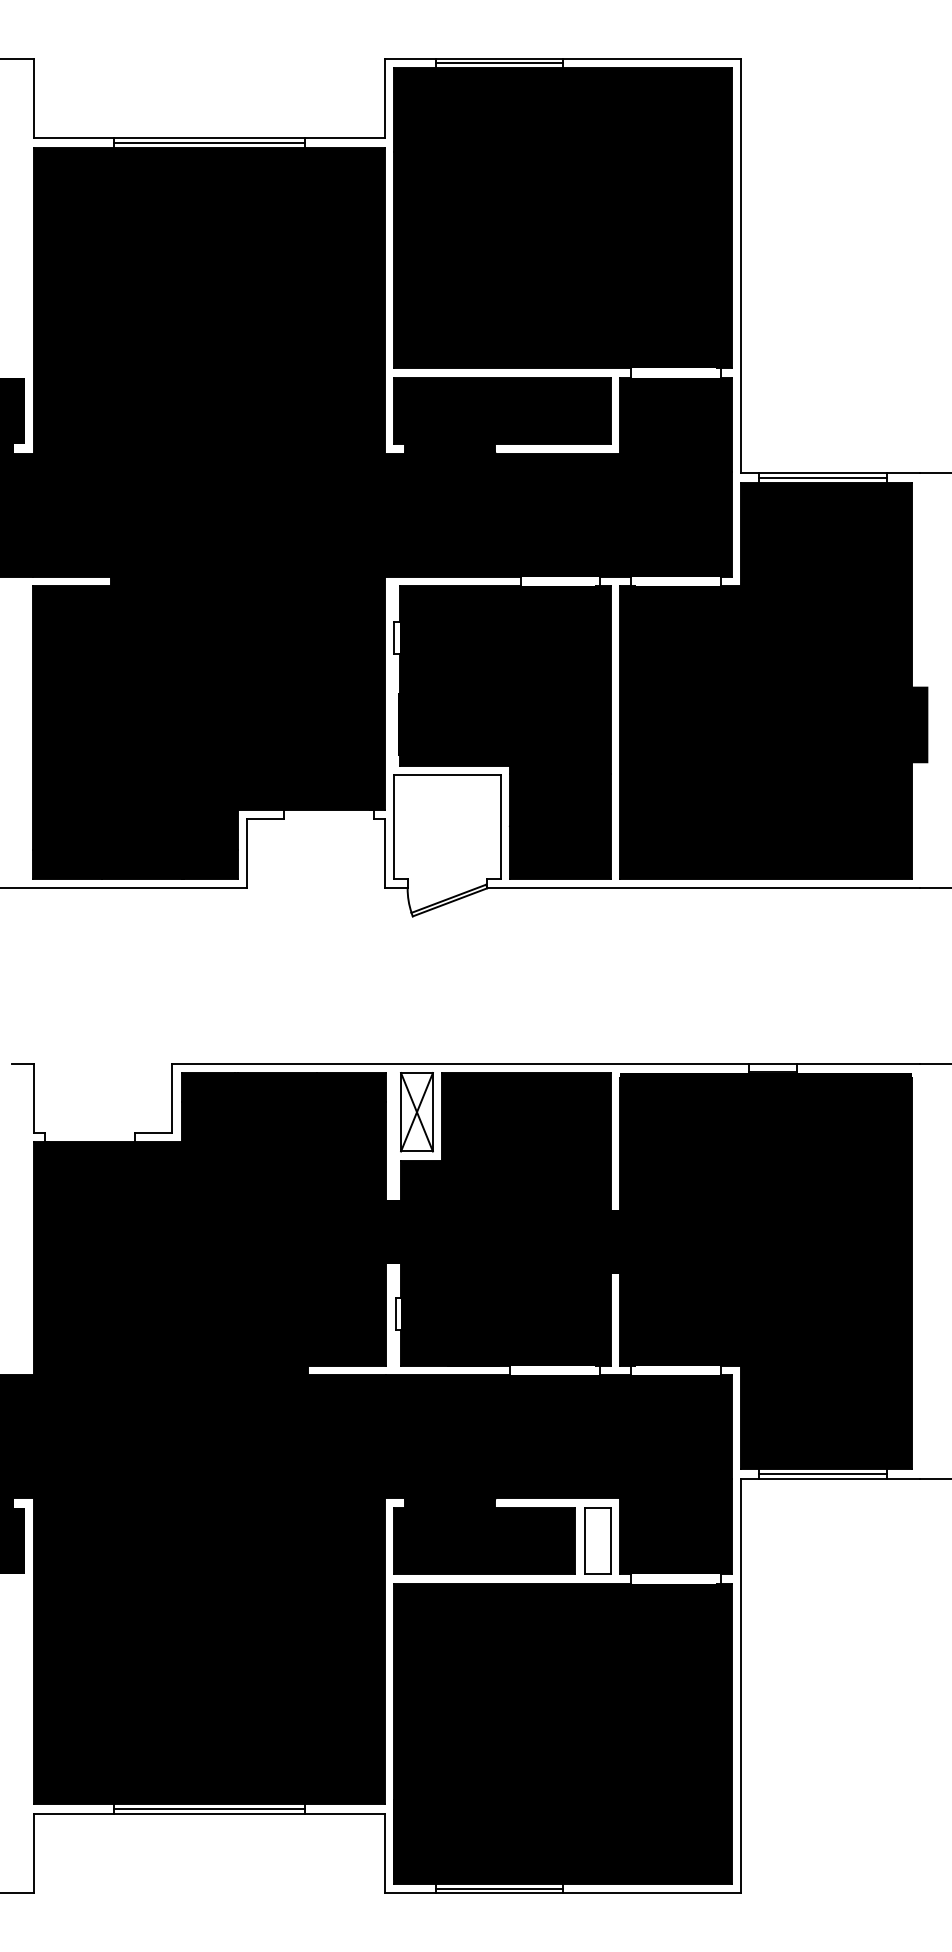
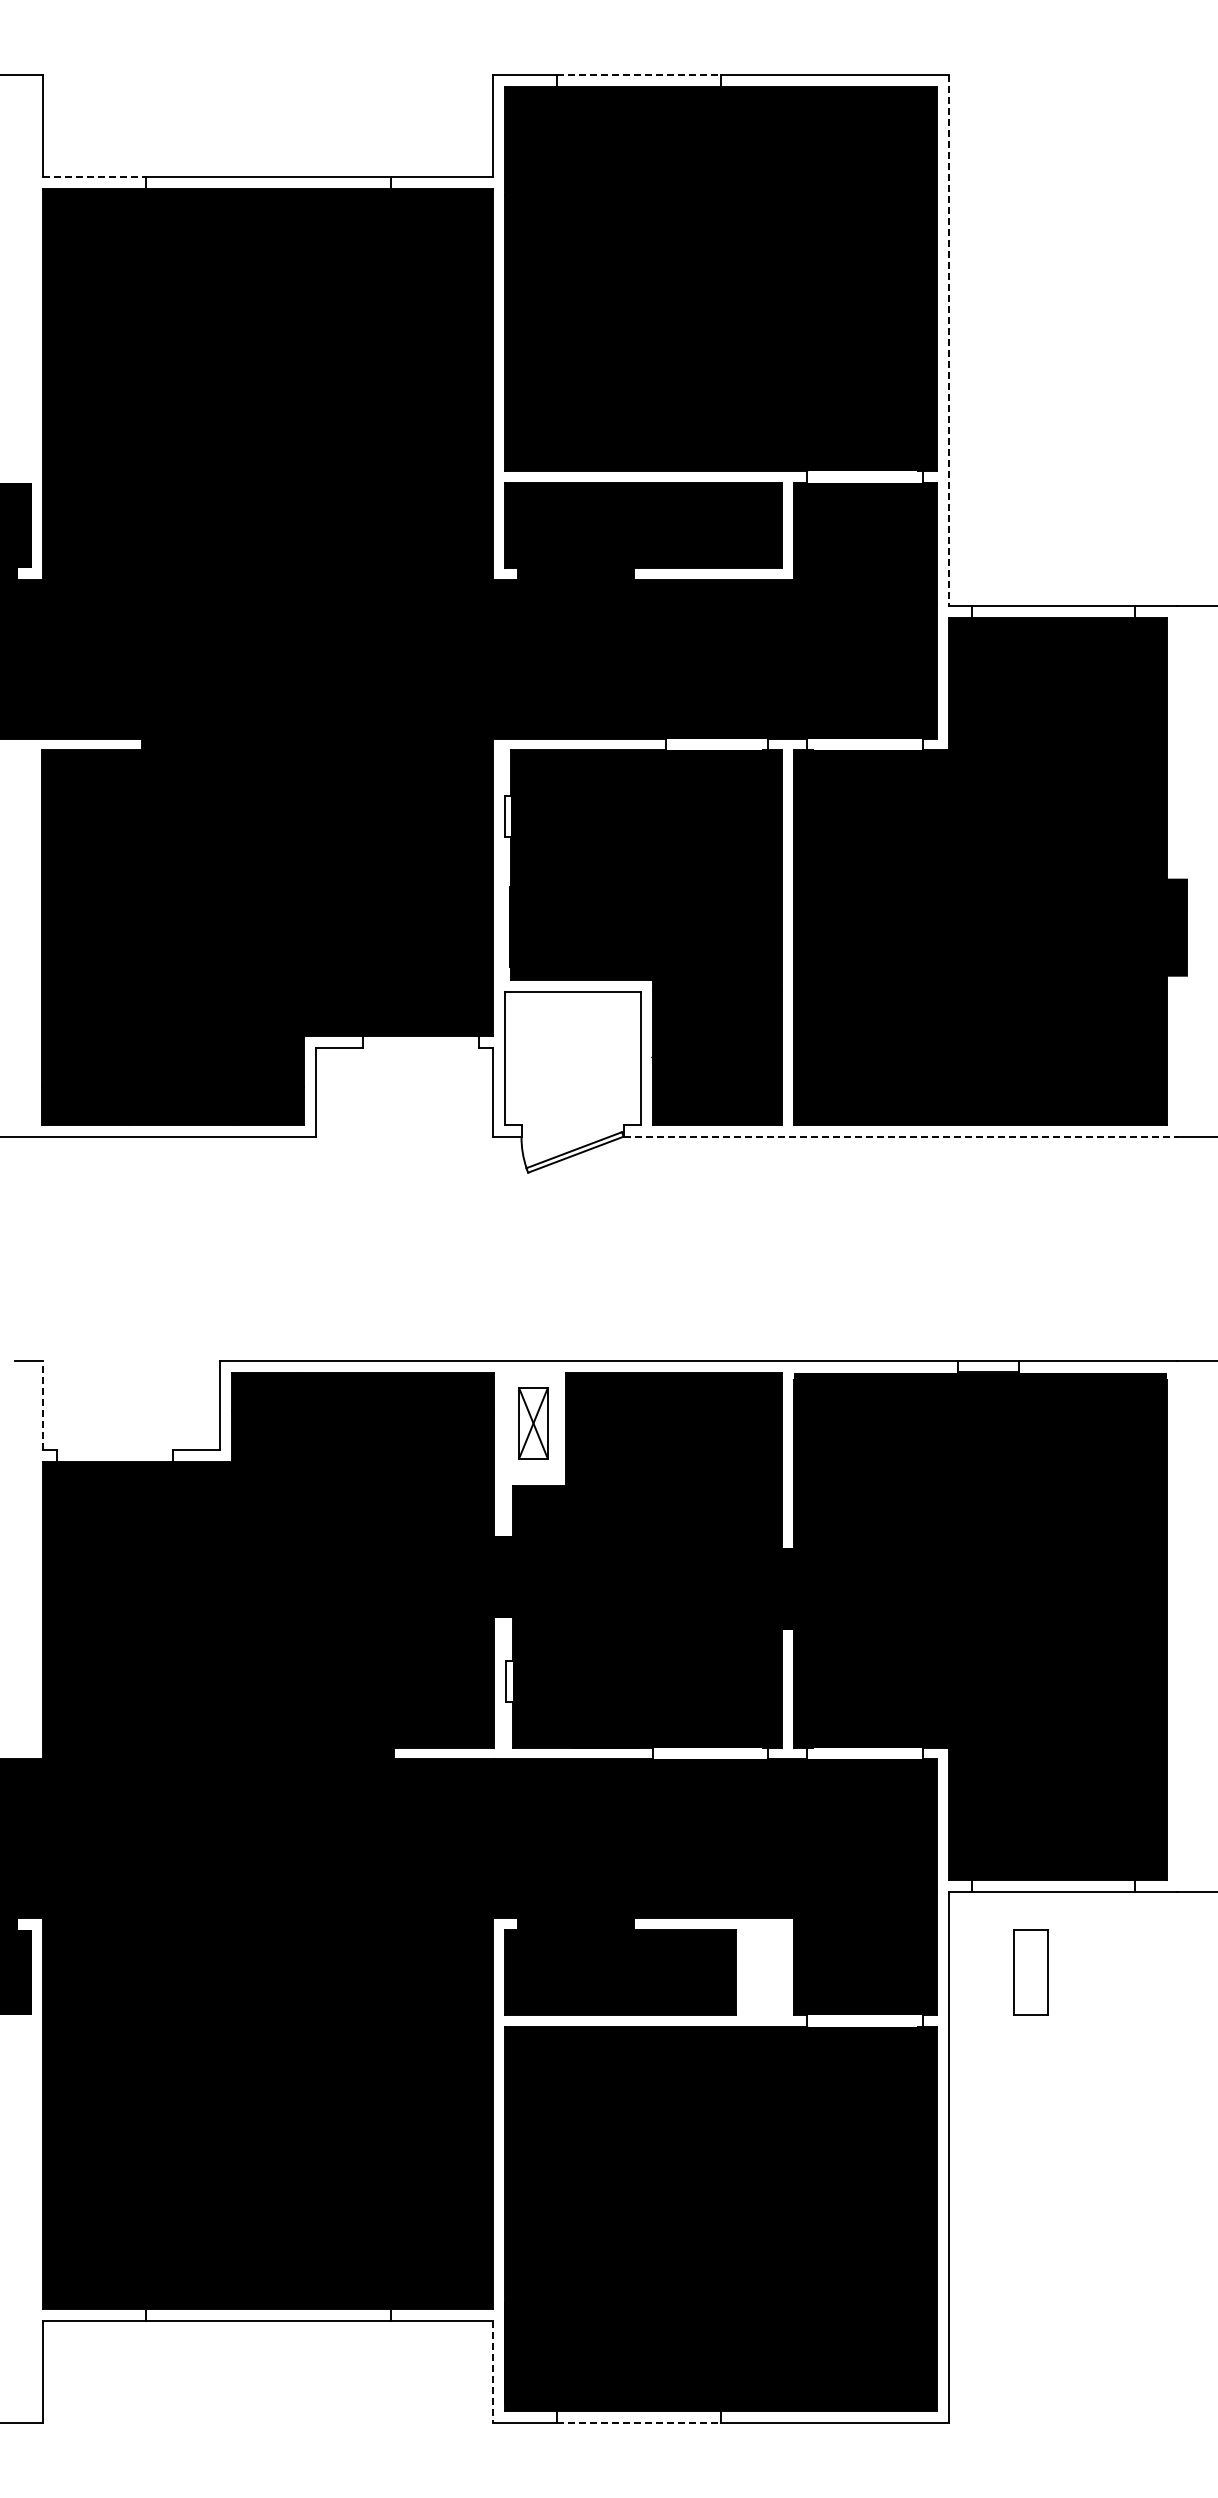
line: (499, 58) -> (638, 74), solid -> dashed
line: (499, 63) -> (638, 80), removed
line: (74, 138) -> (94, 177), solid -> dashed
line: (209, 142) -> (267, 182), removed
line: (741, 266) -> (948, 340), solid -> dashed
line: (822, 477) -> (1052, 611), removed
line: (703, 888) -> (900, 1136), solid -> dashed
line: (34, 1098) -> (43, 1405), solid -> dashed
part: (417, 1112) -> (533, 1423), size x0.7
line: (822, 1474) -> (1052, 1886), removed
part: (597, 1541) -> (1030, 1972), moved
line: (209, 1809) -> (267, 2315), removed
line: (384, 1853) -> (492, 2372), solid -> dashed
line: (499, 1888) -> (638, 2417), removed
line: (499, 1893) -> (638, 2423), solid -> dashed

